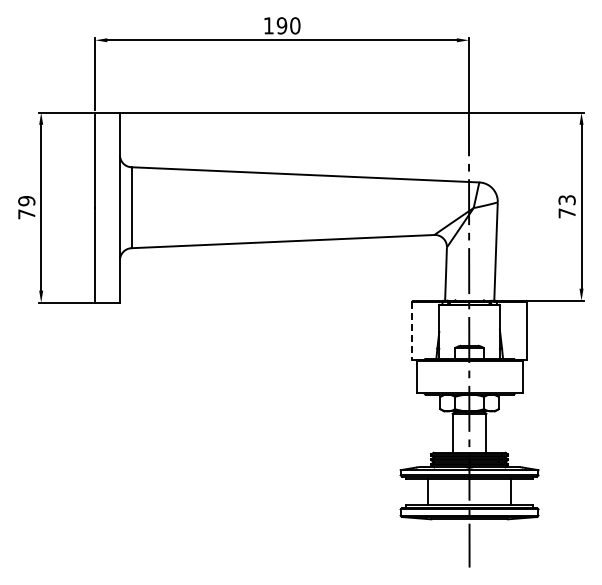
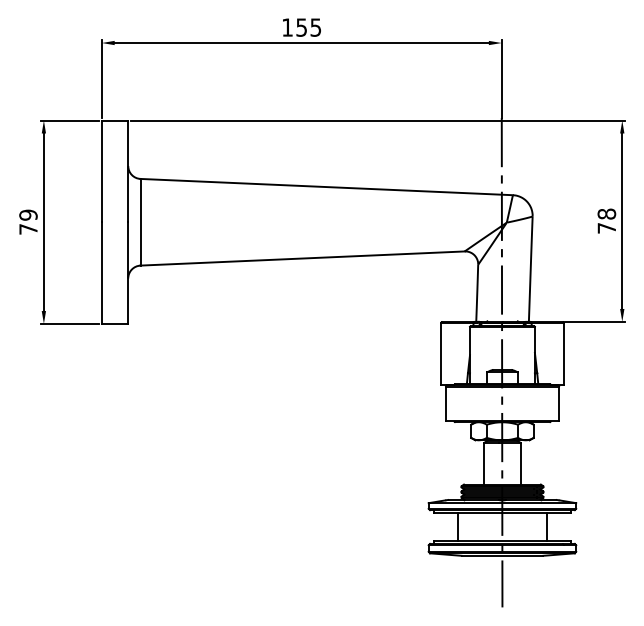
text: (288, 25) -> (308, 27), 190 -> 155
text: (566, 200) -> (606, 214), 73 -> 78
line: (412, 330) -> (441, 353), dashed -> solid

